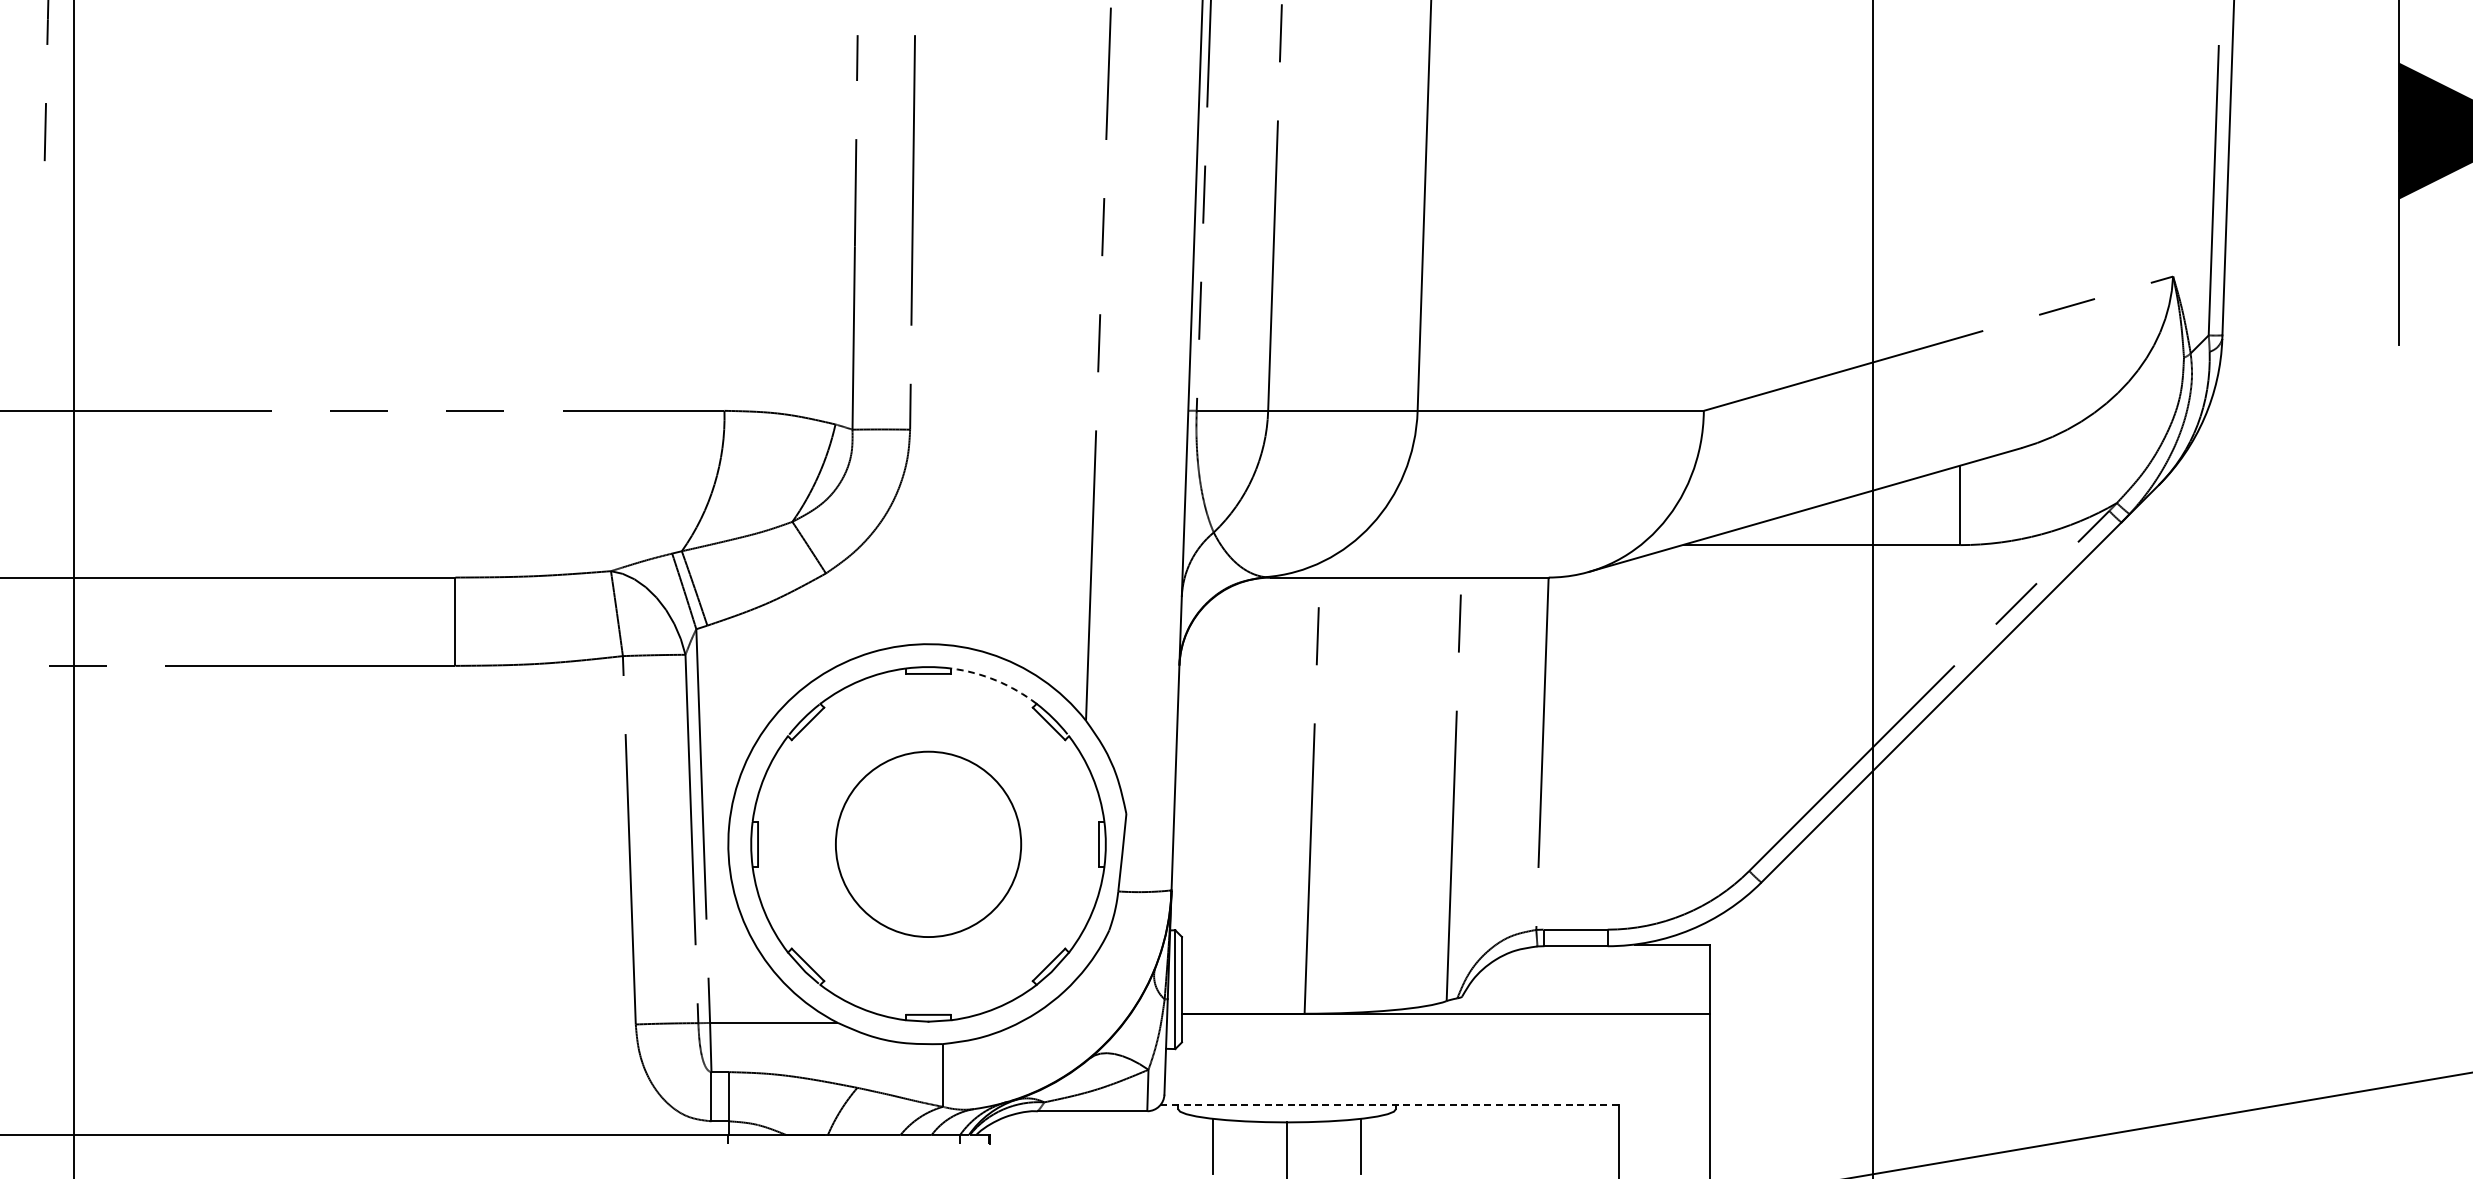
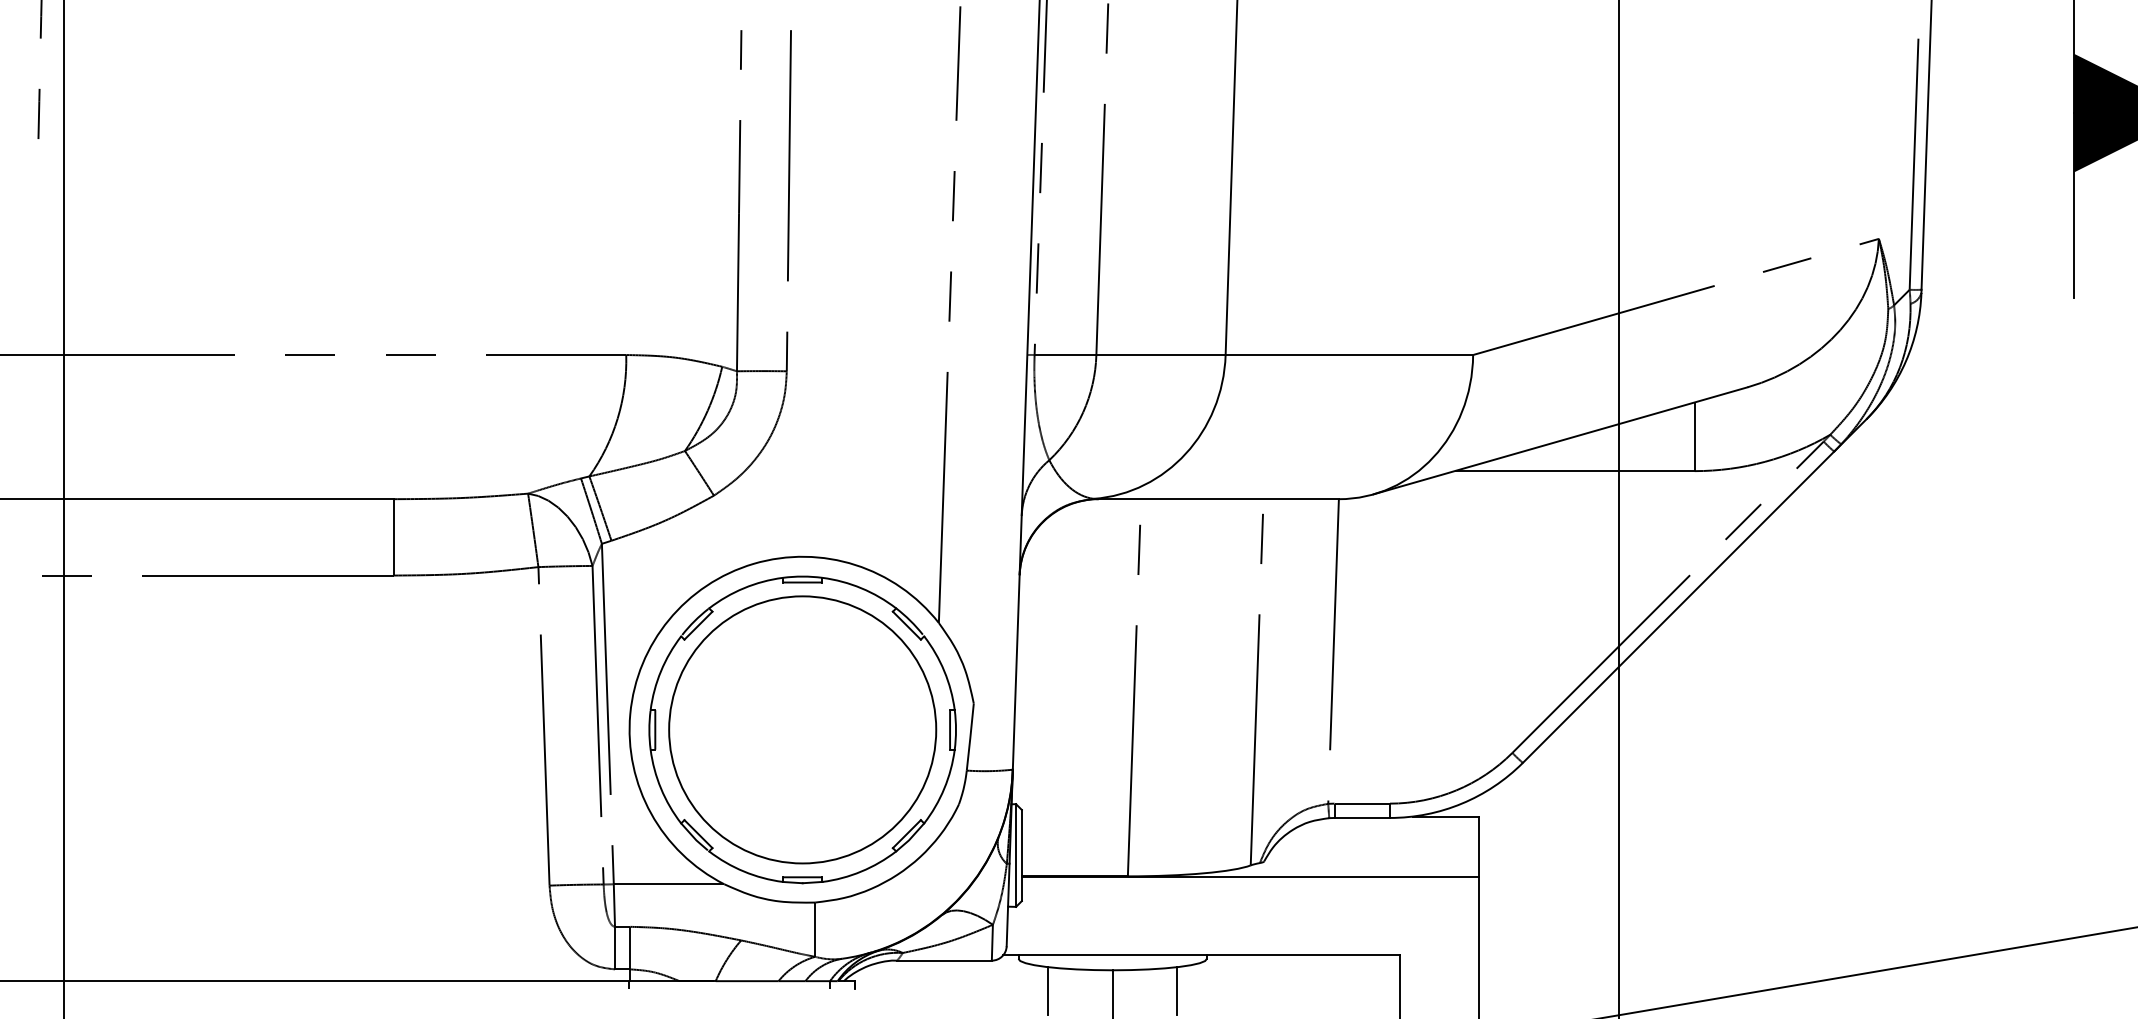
arc: (996, 680) -> (861, 588), dashed -> solid
circle: (928, 843) -> (802, 729), size x1.67
line: (1389, 1105) -> (1201, 955), dashed -> solid

